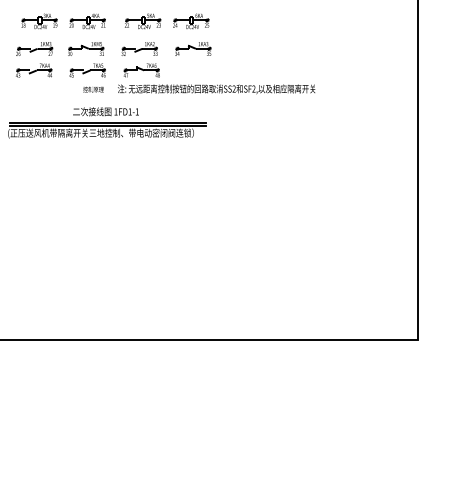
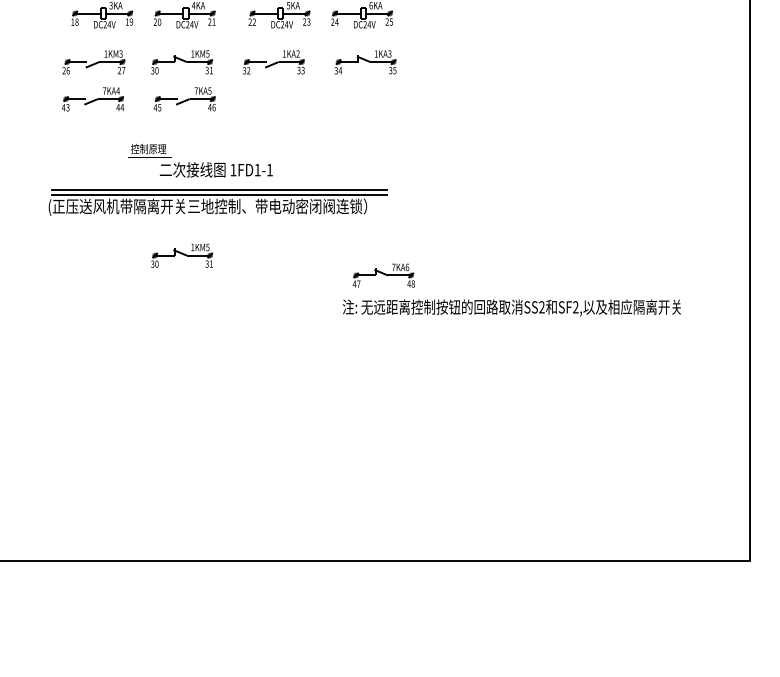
part: (217, 84) -> (513, 299), moved
text: (93, 89) -> (148, 148), moved
part: (86, 161) -> (182, 255), added

